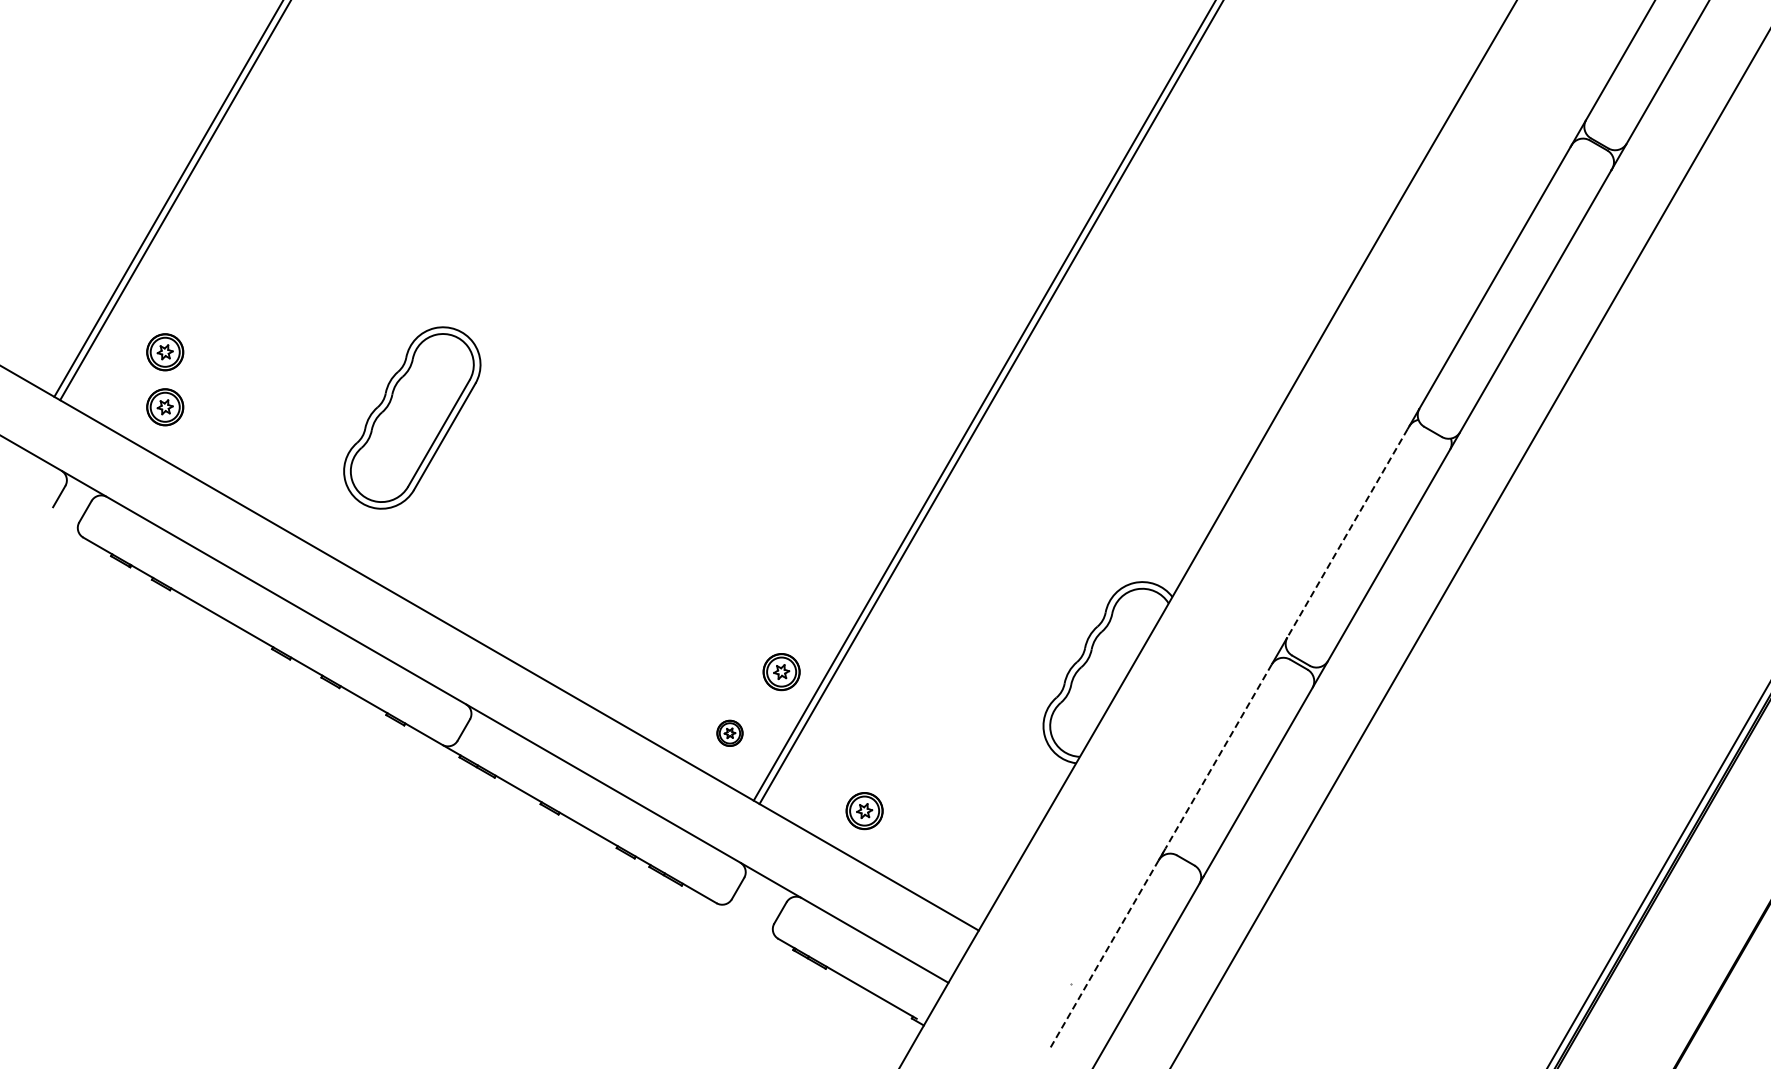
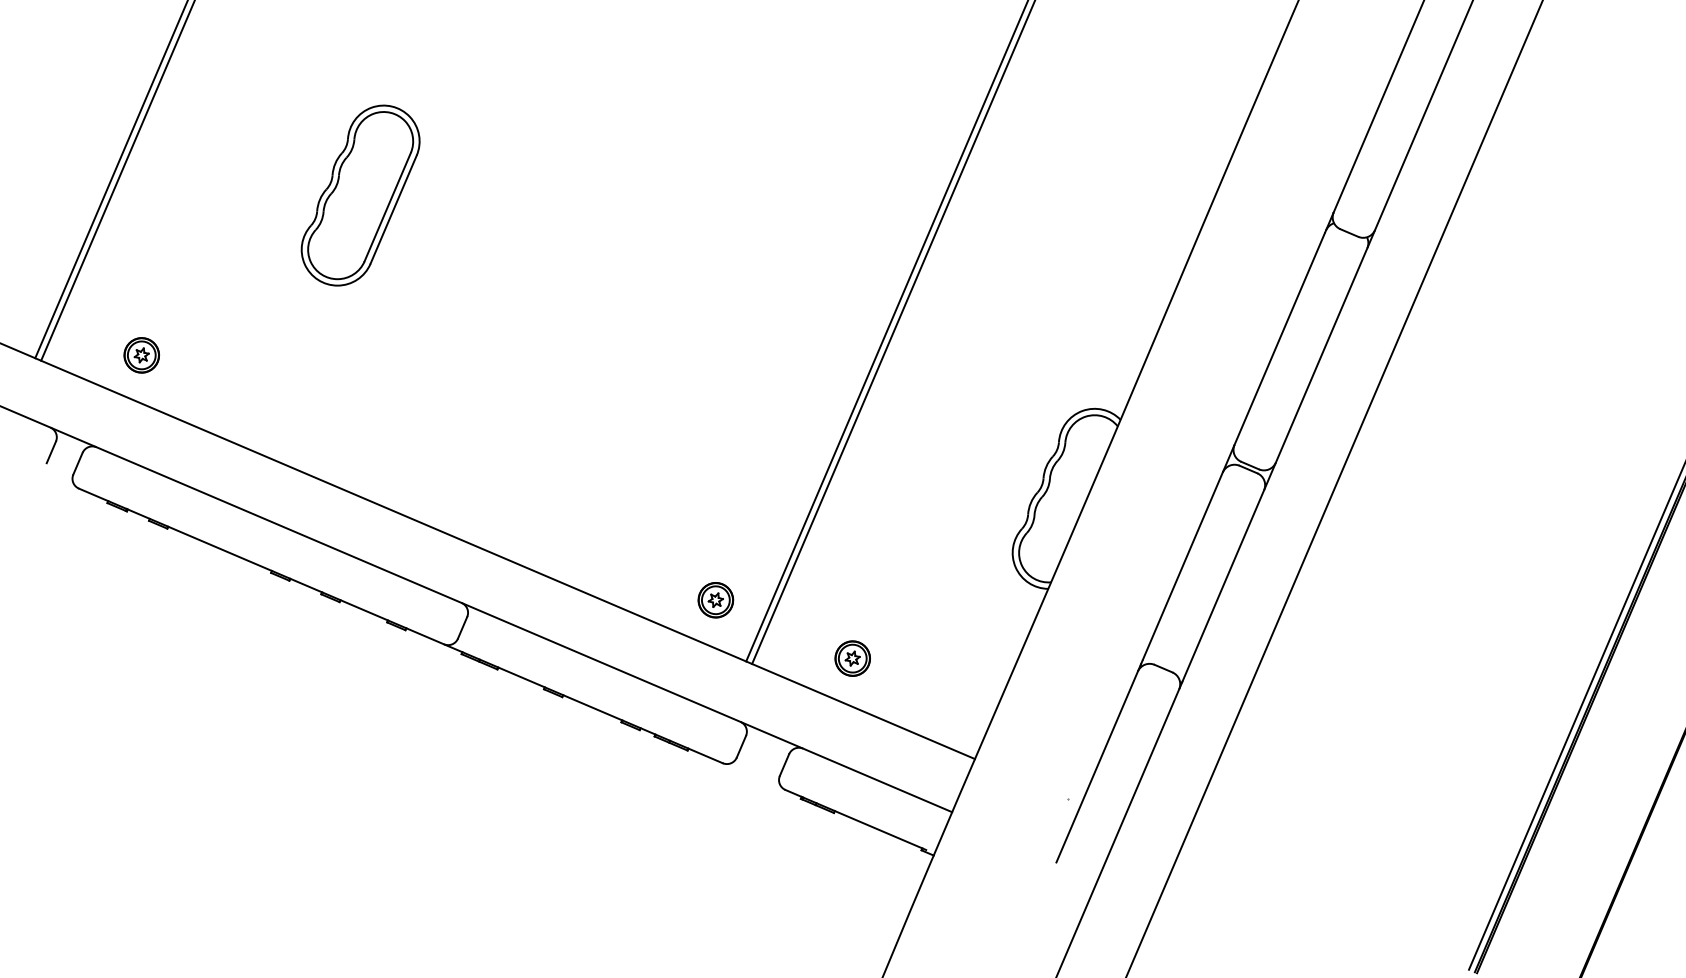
part: (165, 352) -> (135, 303), removed
part: (412, 417) -> (360, 195), moved
line: (1347, 533) -> (1279, 339), dashed -> solid
part: (781, 672) -> (757, 536), removed
part: (729, 733) -> (715, 600), size x1.43
line: (1218, 756) -> (1182, 566), dashed -> solid
line: (1104, 954) -> (1097, 767), dashed -> solid

